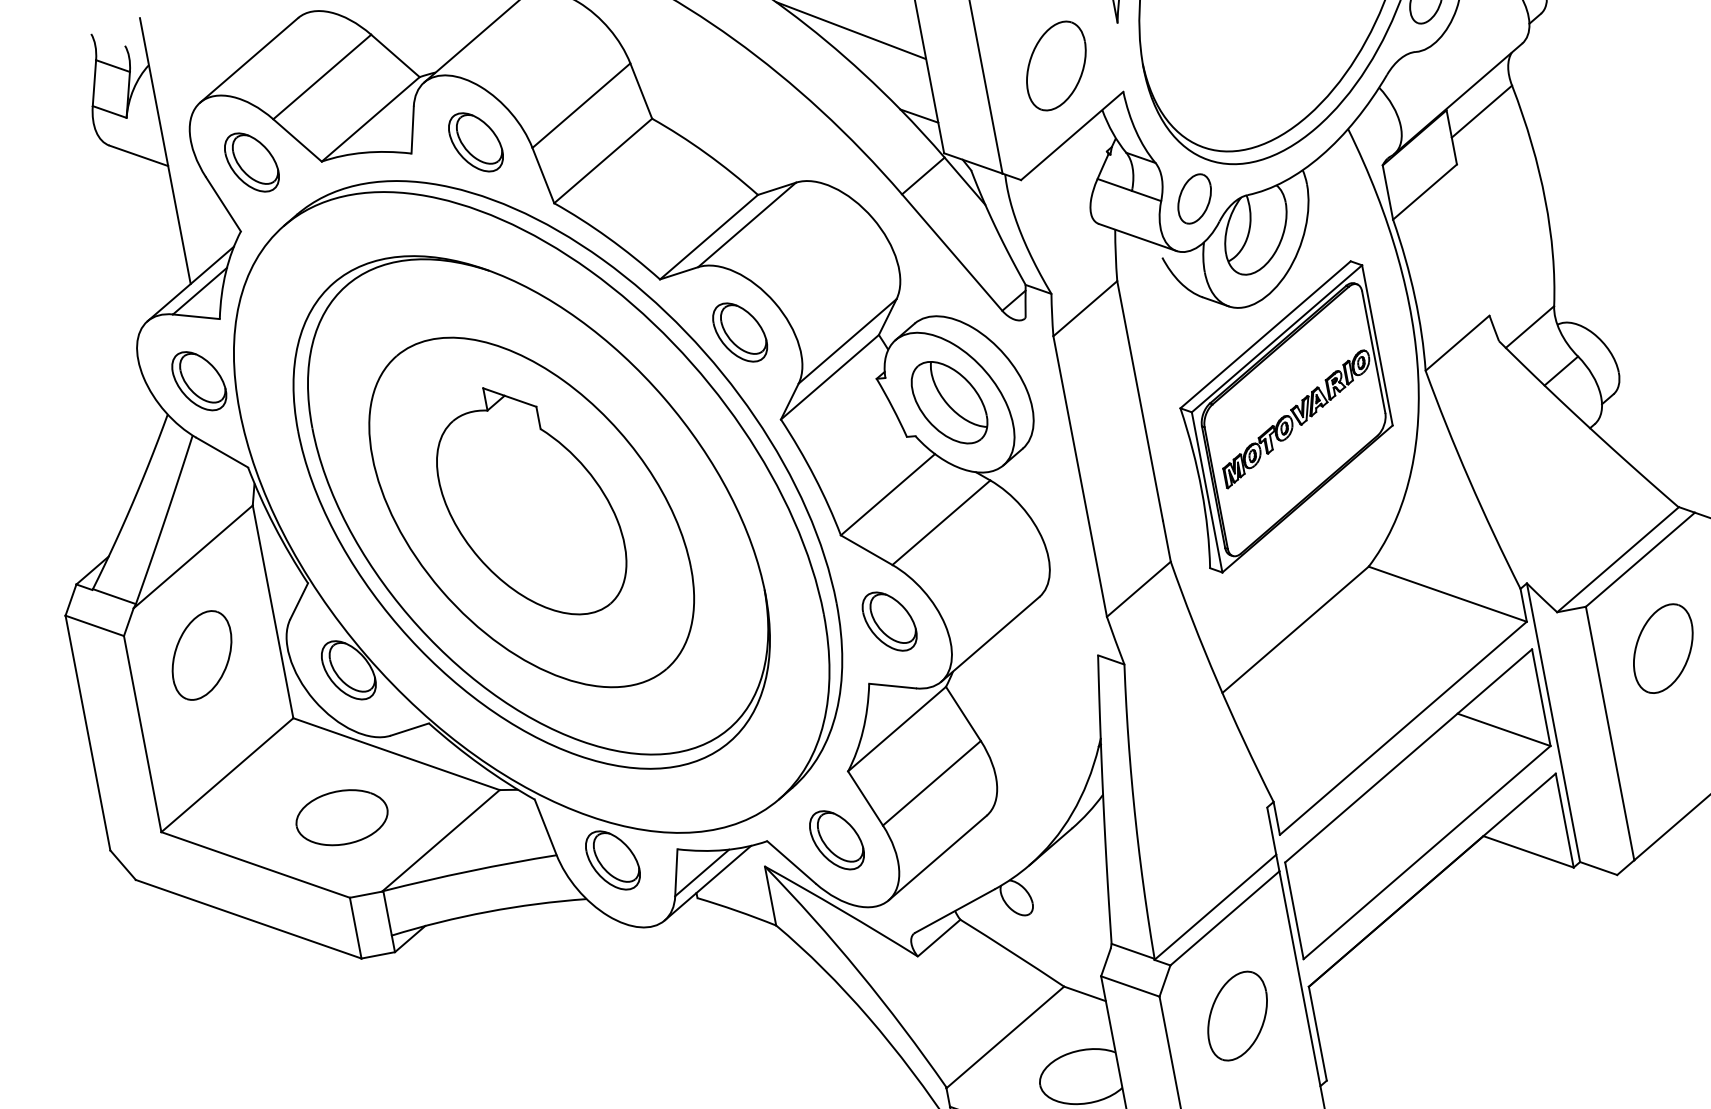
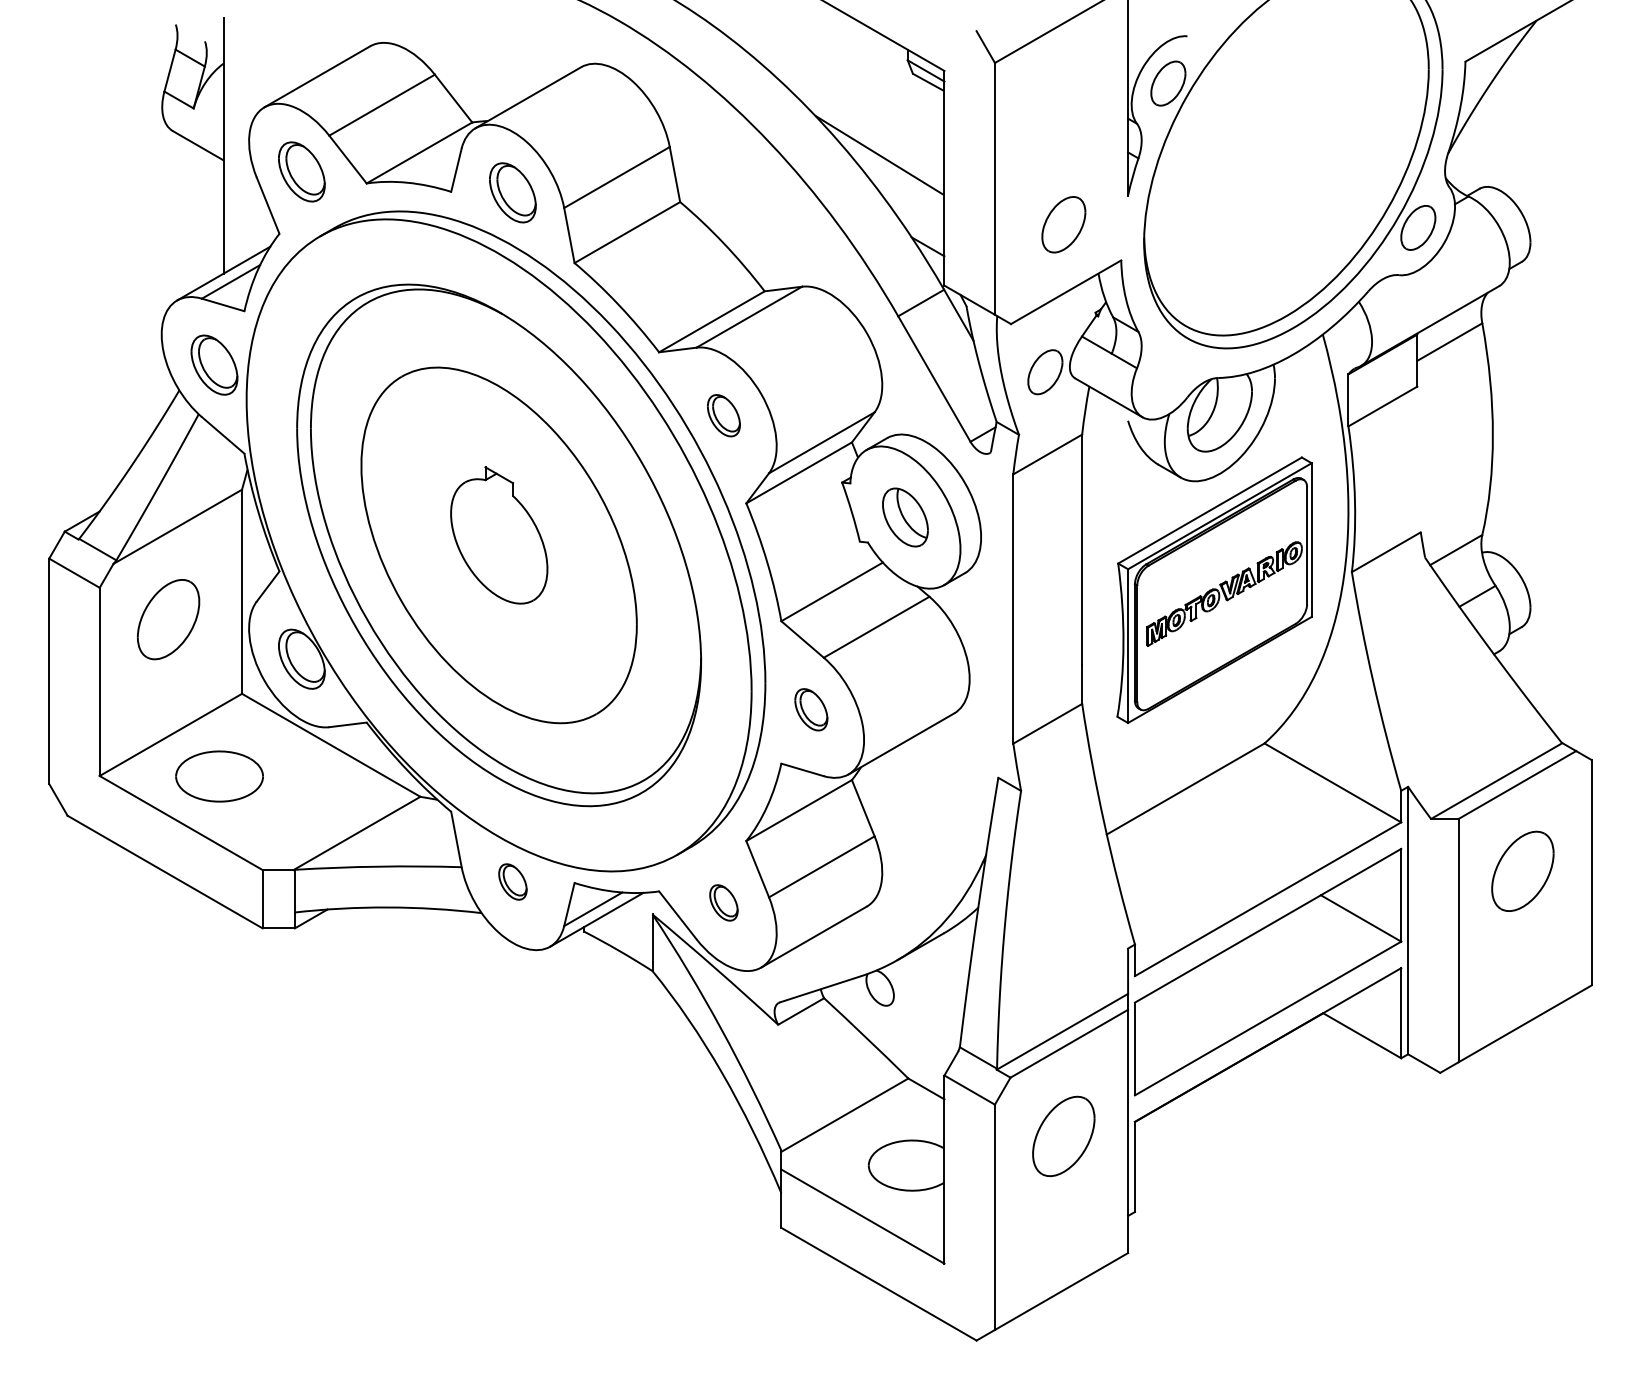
part: (1056, 65) -> (1063, 224), size x0.7
part: (1194, 199) -> (1045, 372), moved
part: (739, 332) -> (723, 415), size x0.7
part: (949, 402) -> (905, 517), size x0.7
part: (530, 502) -> (499, 535), size x0.6
part: (889, 621) -> (811, 709), size x0.7
part: (341, 817) -> (219, 776), moved
part: (836, 839) -> (723, 902), size x0.6
part: (612, 860) -> (512, 881), size x0.6

